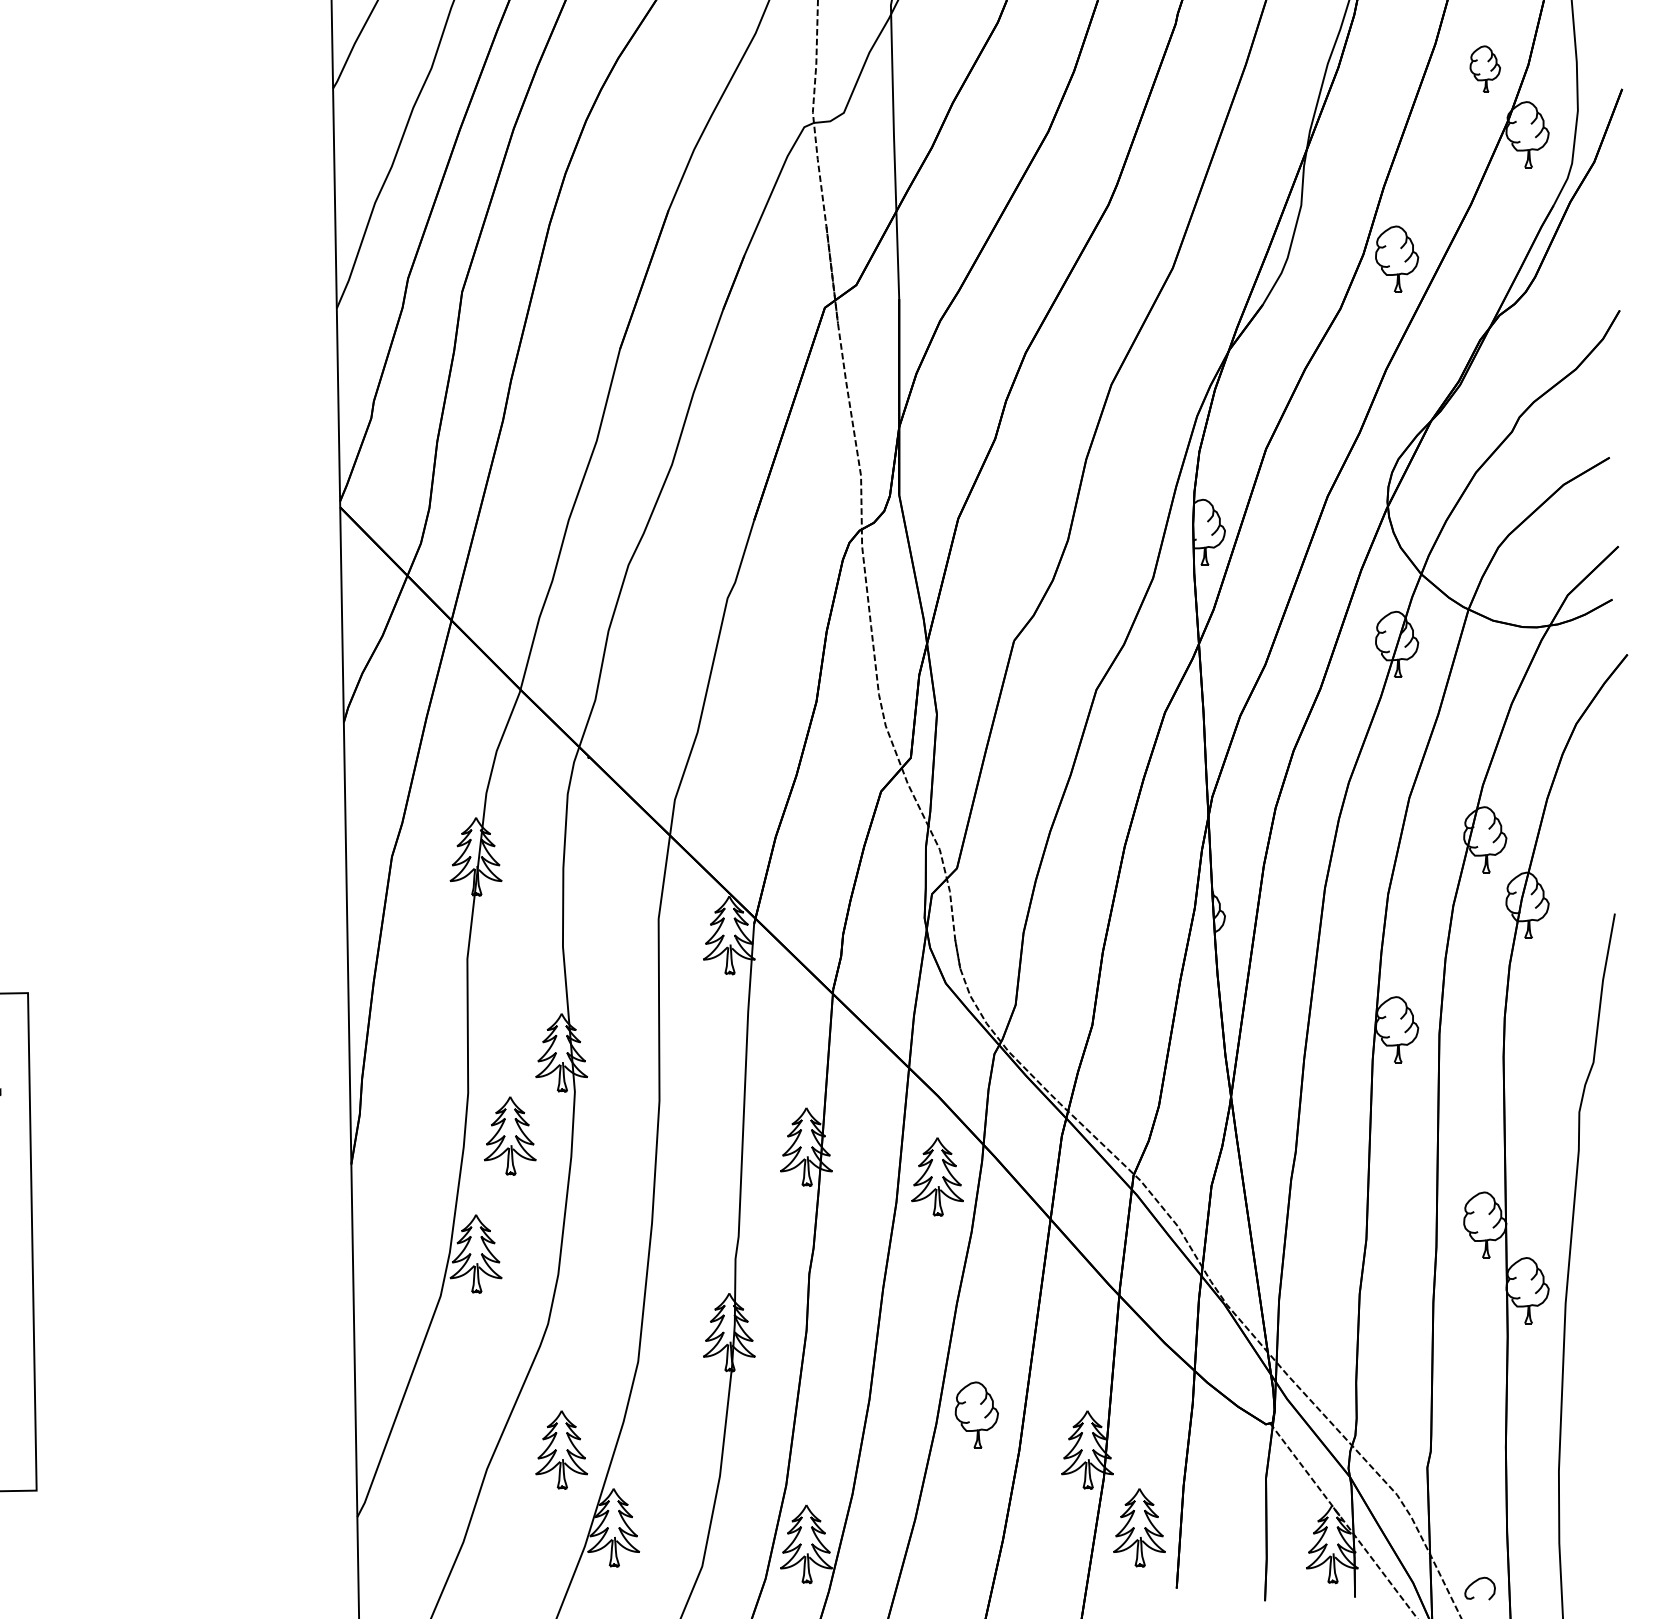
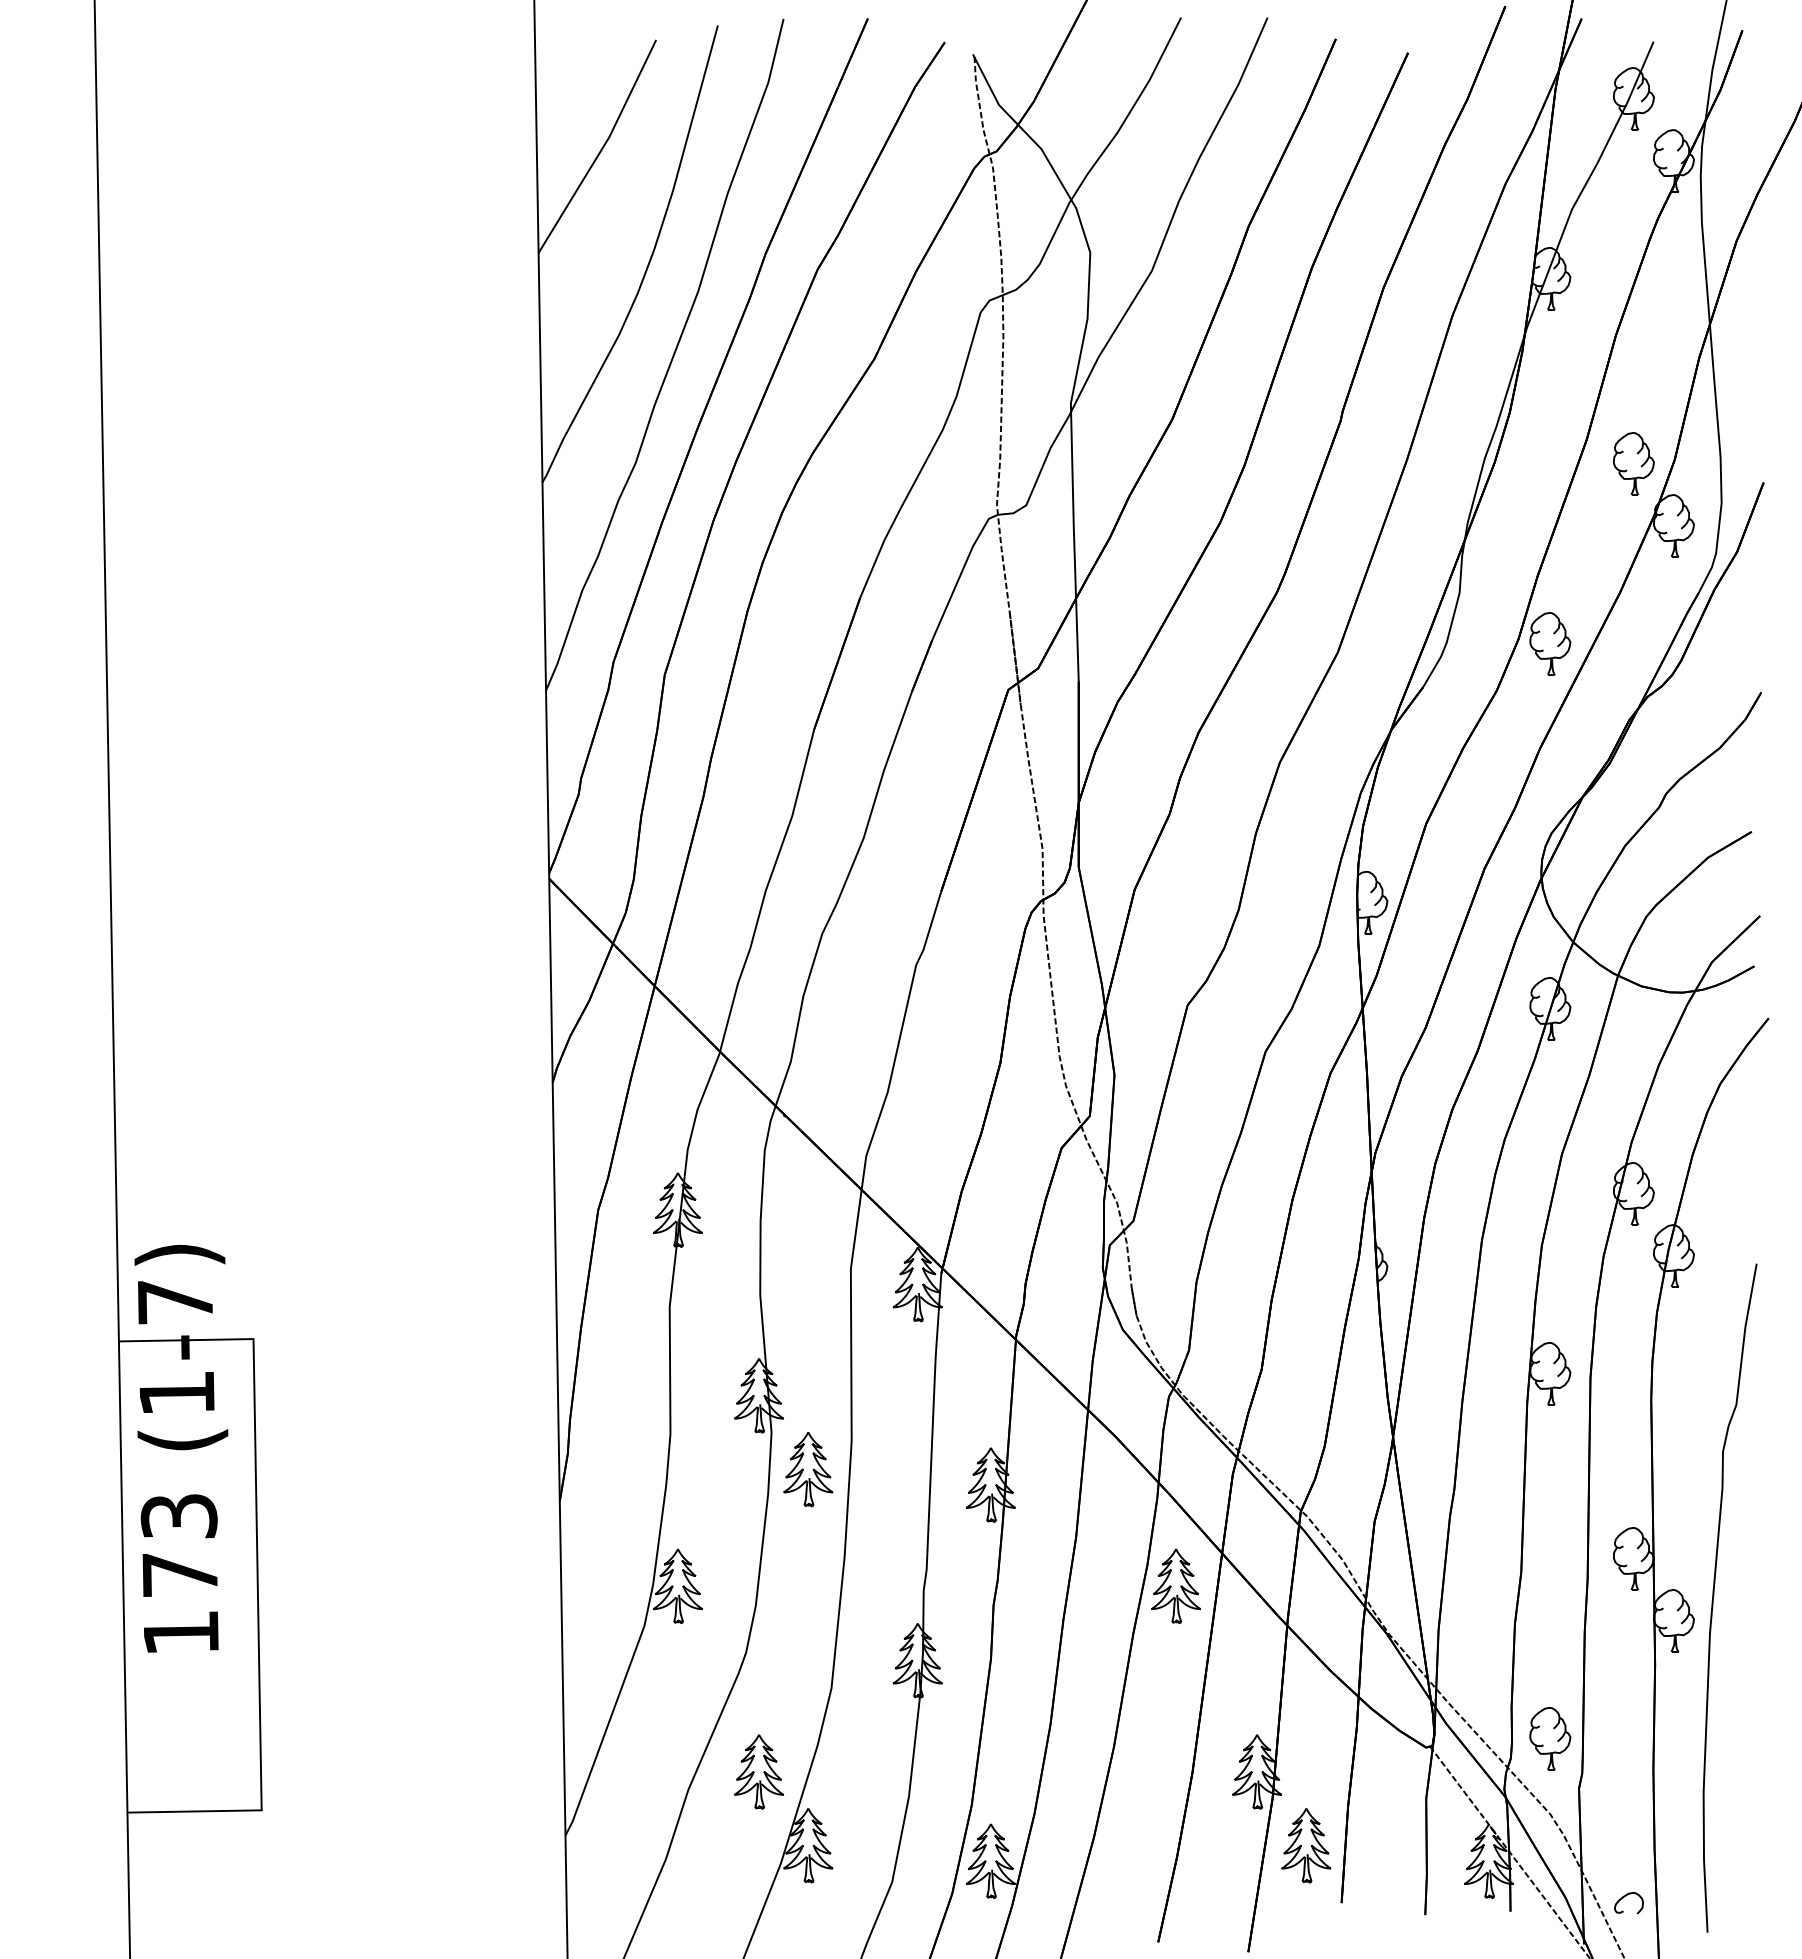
part: (1484, 68) -> (1633, 463), size x1.43
part: (510, 1136) -> (808, 1469), moved
part: (936, 1176) -> (1175, 1585), moved
part: (977, 1414) -> (1550, 1738), moved

